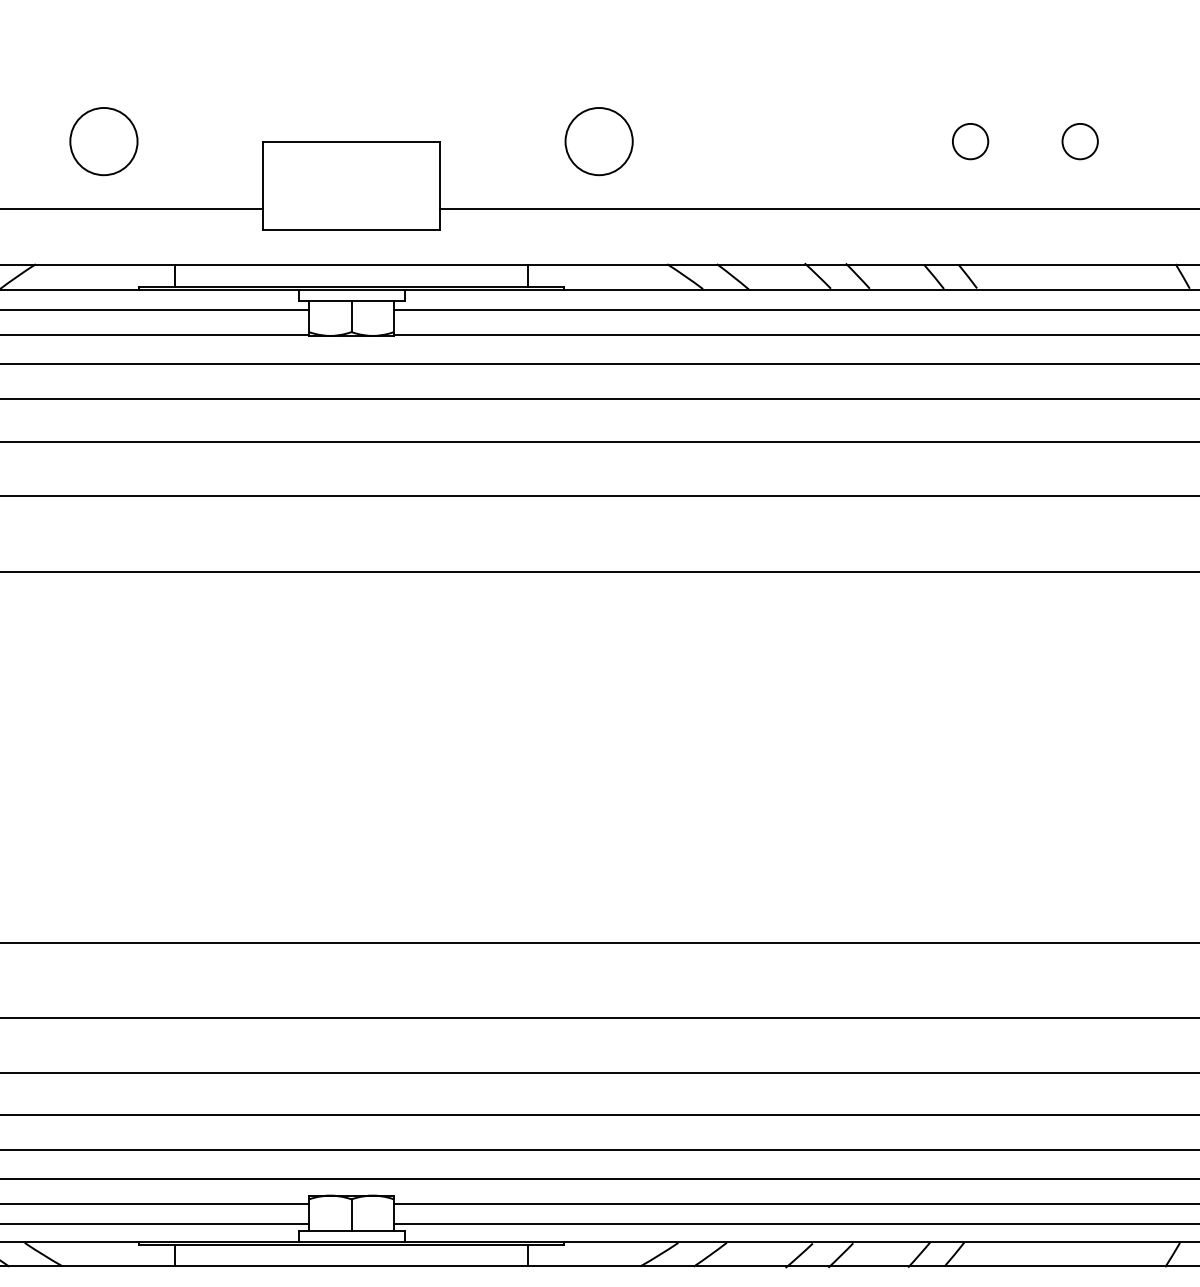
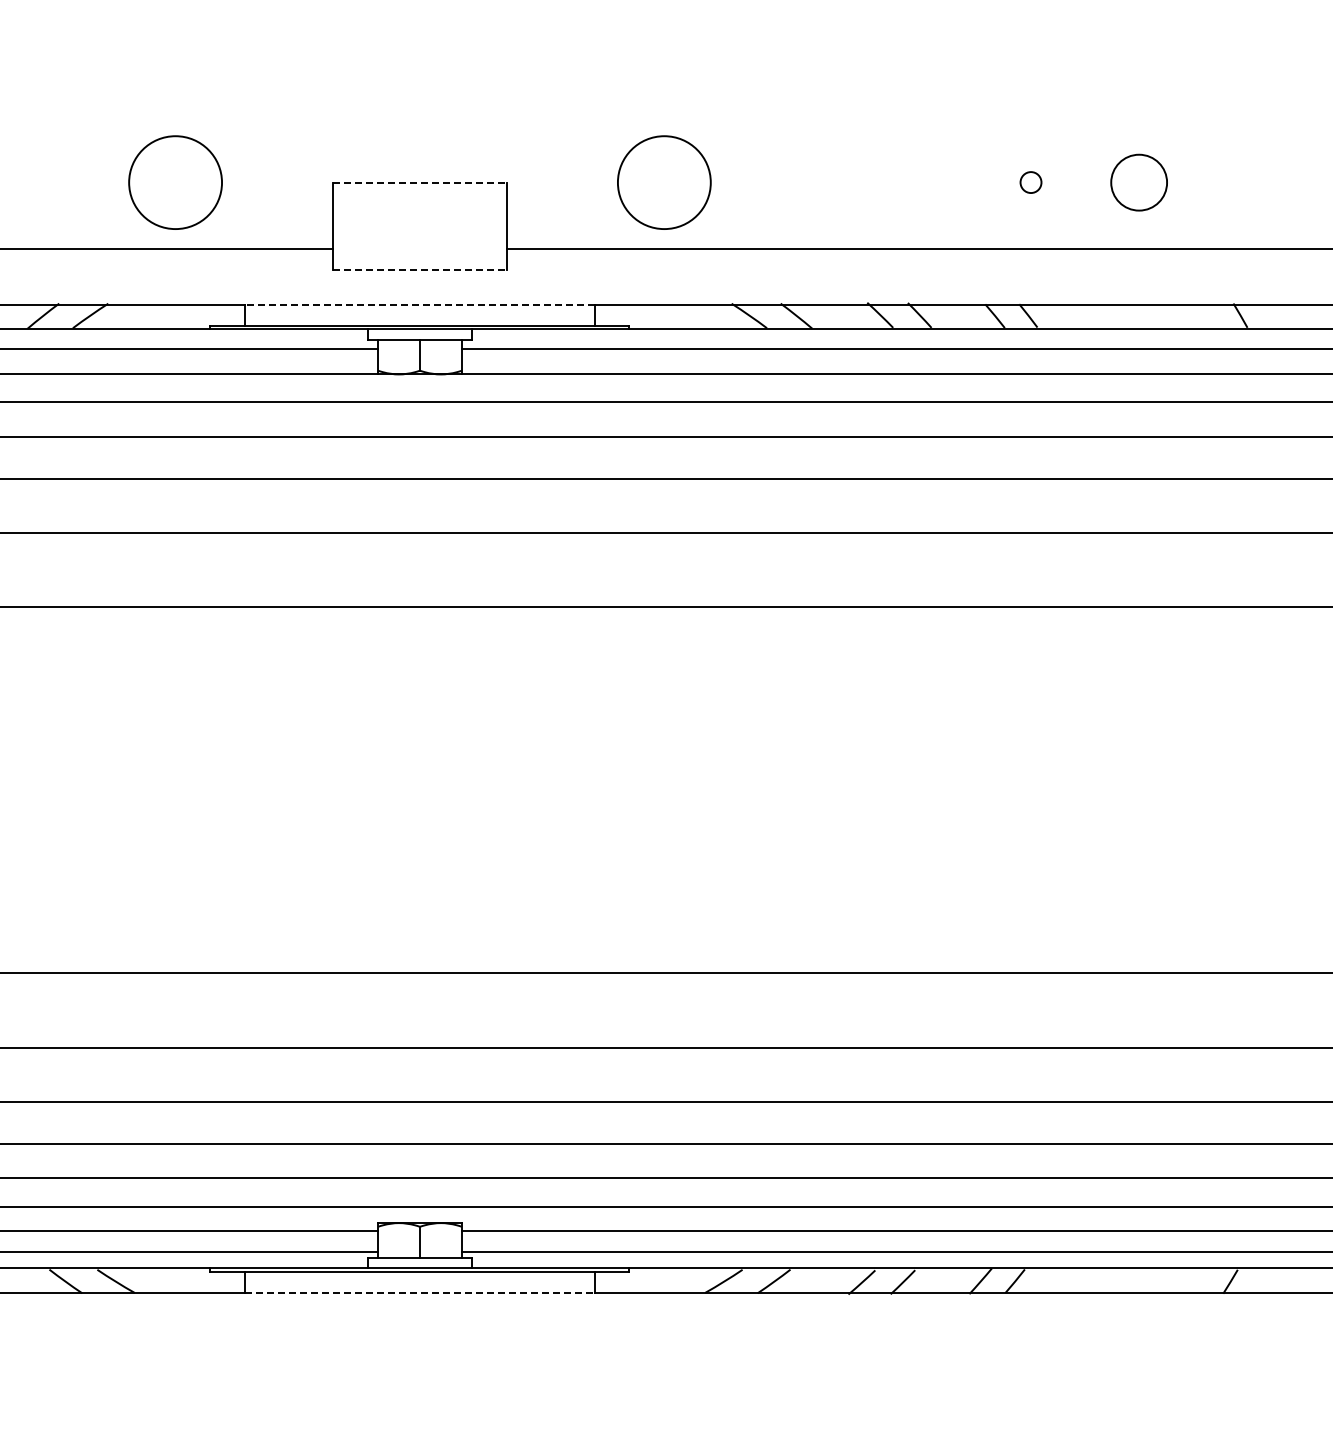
circle: (103, 141) -> (175, 182), size x1.4
line: (352, 141) -> (420, 182), solid -> dashed
circle: (599, 141) -> (664, 182), size x1.4
circle: (970, 141) -> (1030, 182), size x0.6
circle: (1080, 141) -> (1139, 182), size x1.6
line: (352, 229) -> (420, 269), solid -> dashed
line: (351, 265) -> (419, 304), solid -> dashed
line: (351, 1265) -> (419, 1292), solid -> dashed

